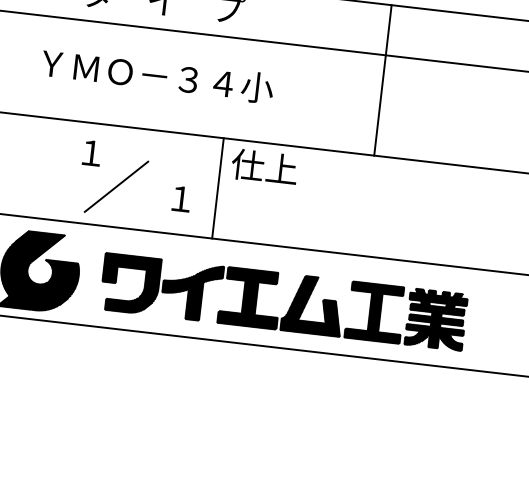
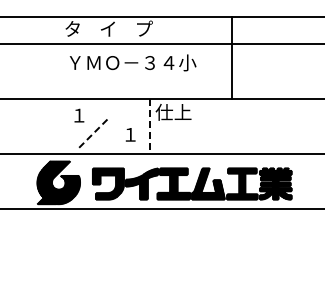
text: (156, 75) -> (132, 62), moved
line: (116, 187) -> (94, 132), solid -> dashed
line: (217, 189) -> (149, 127), solid -> dashed

